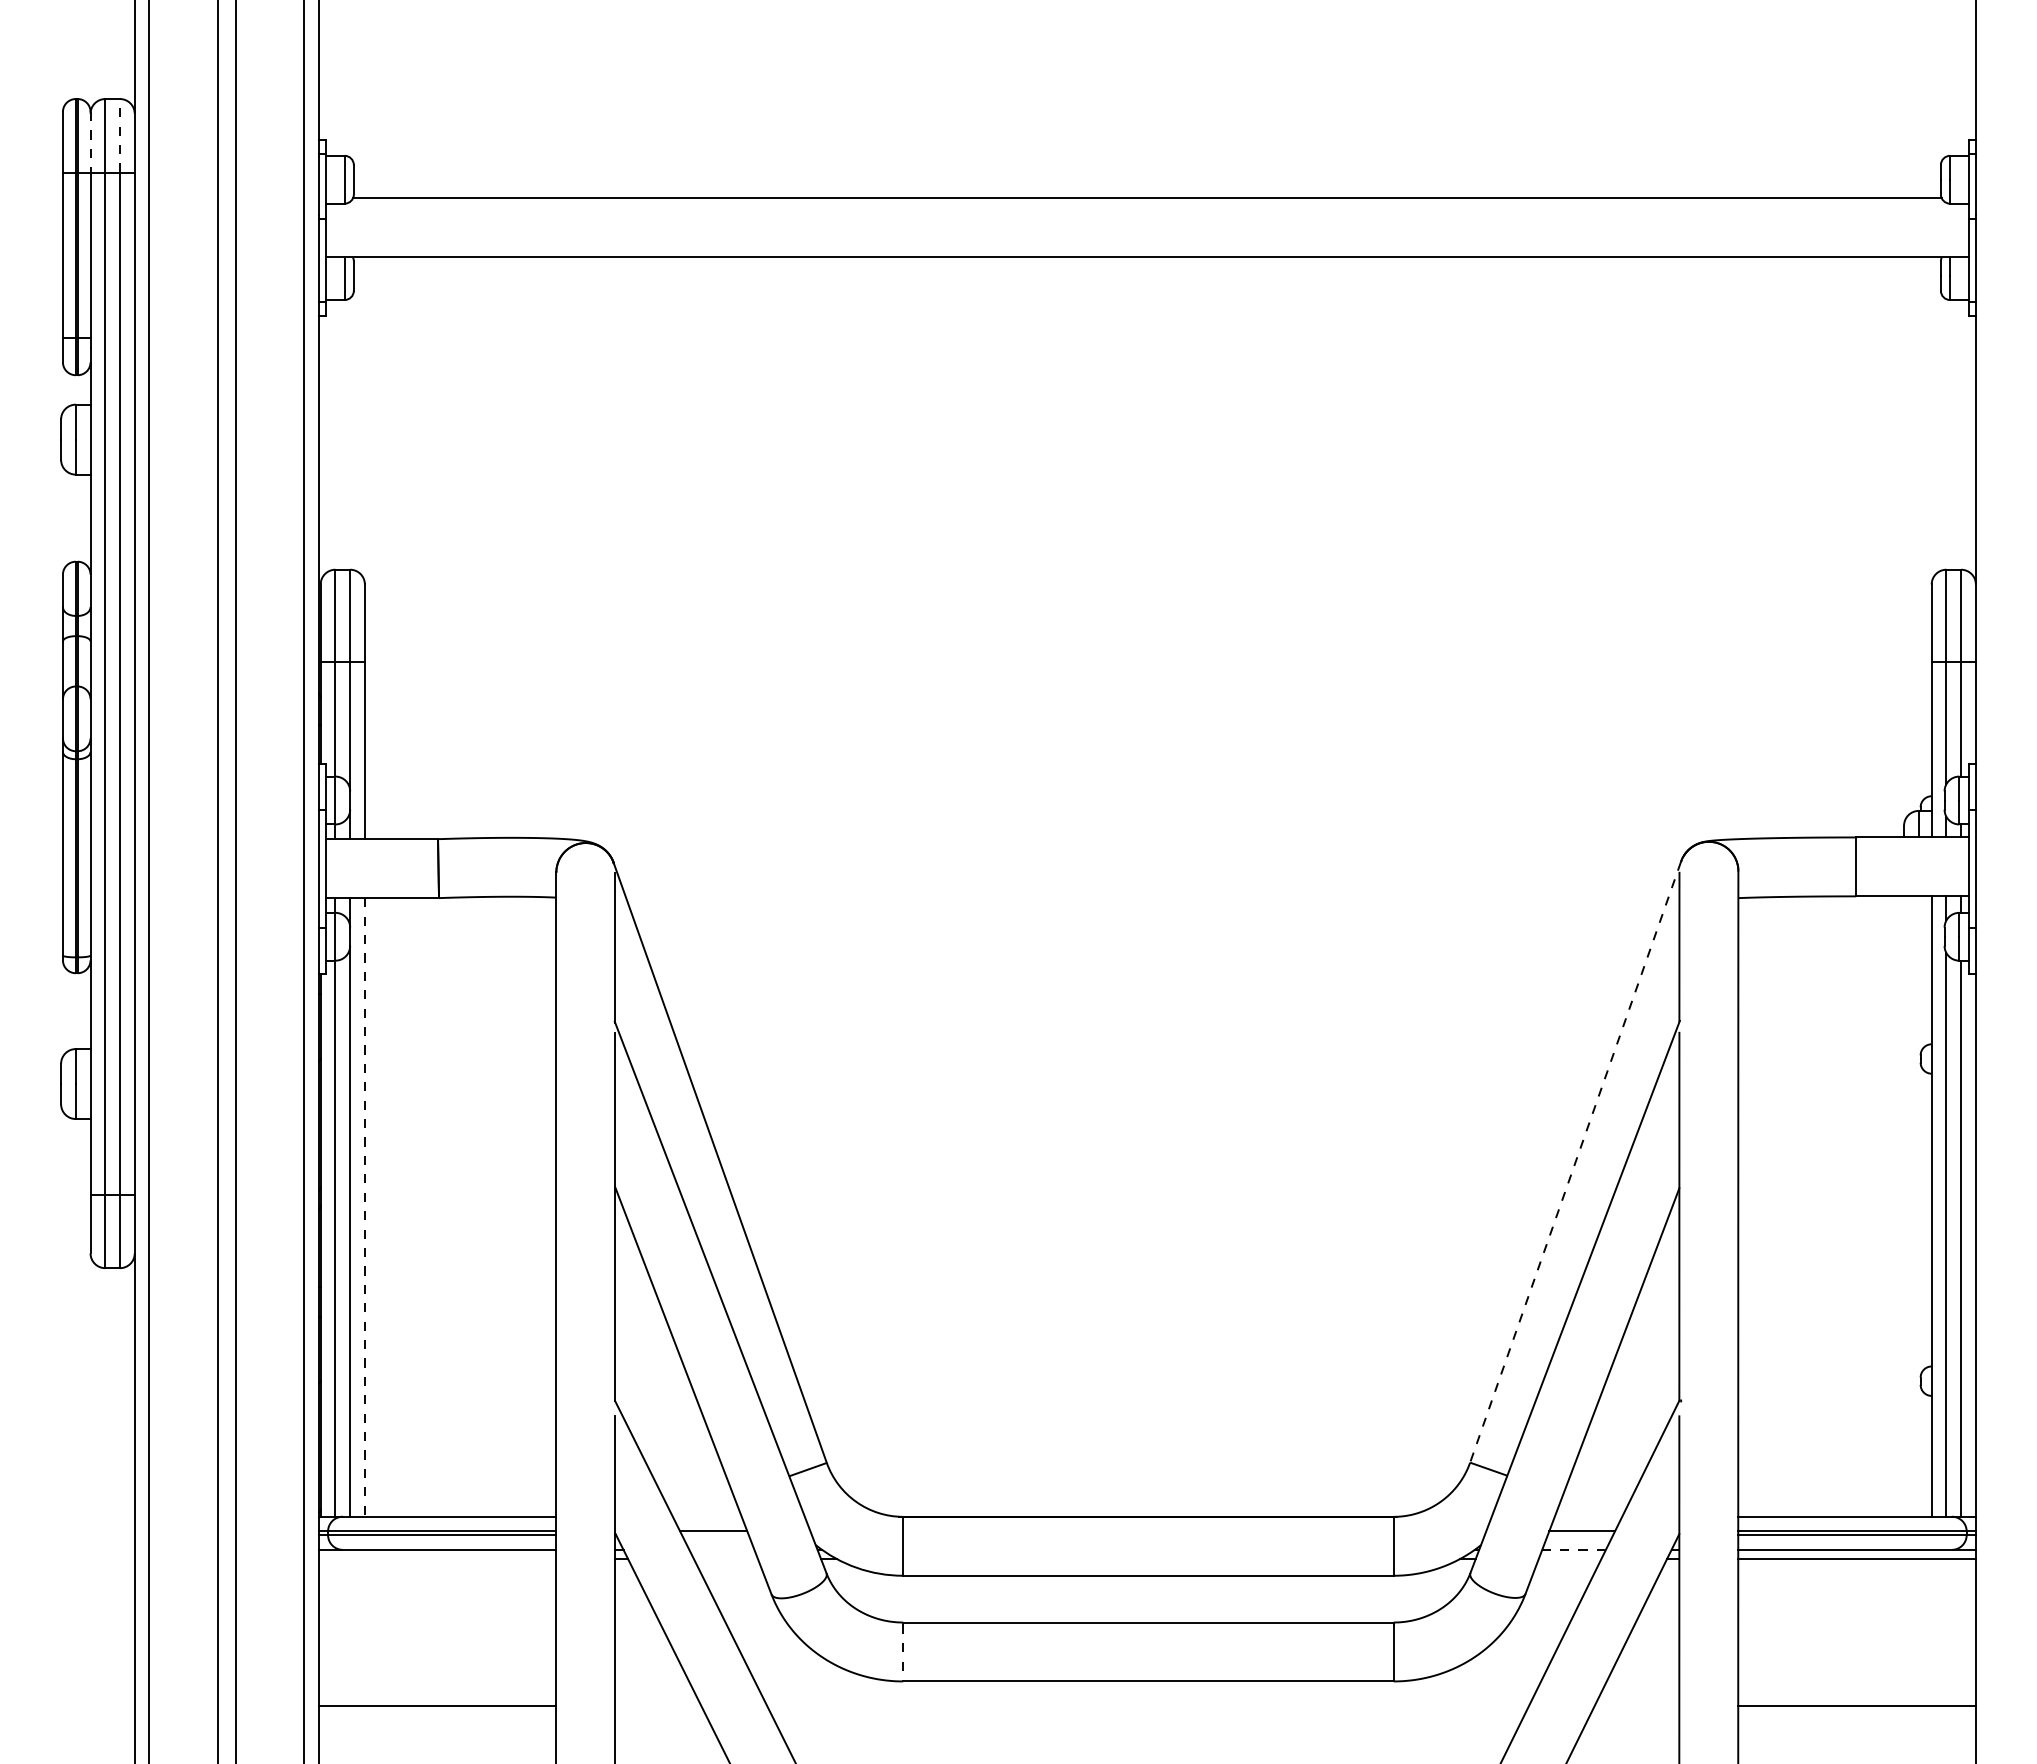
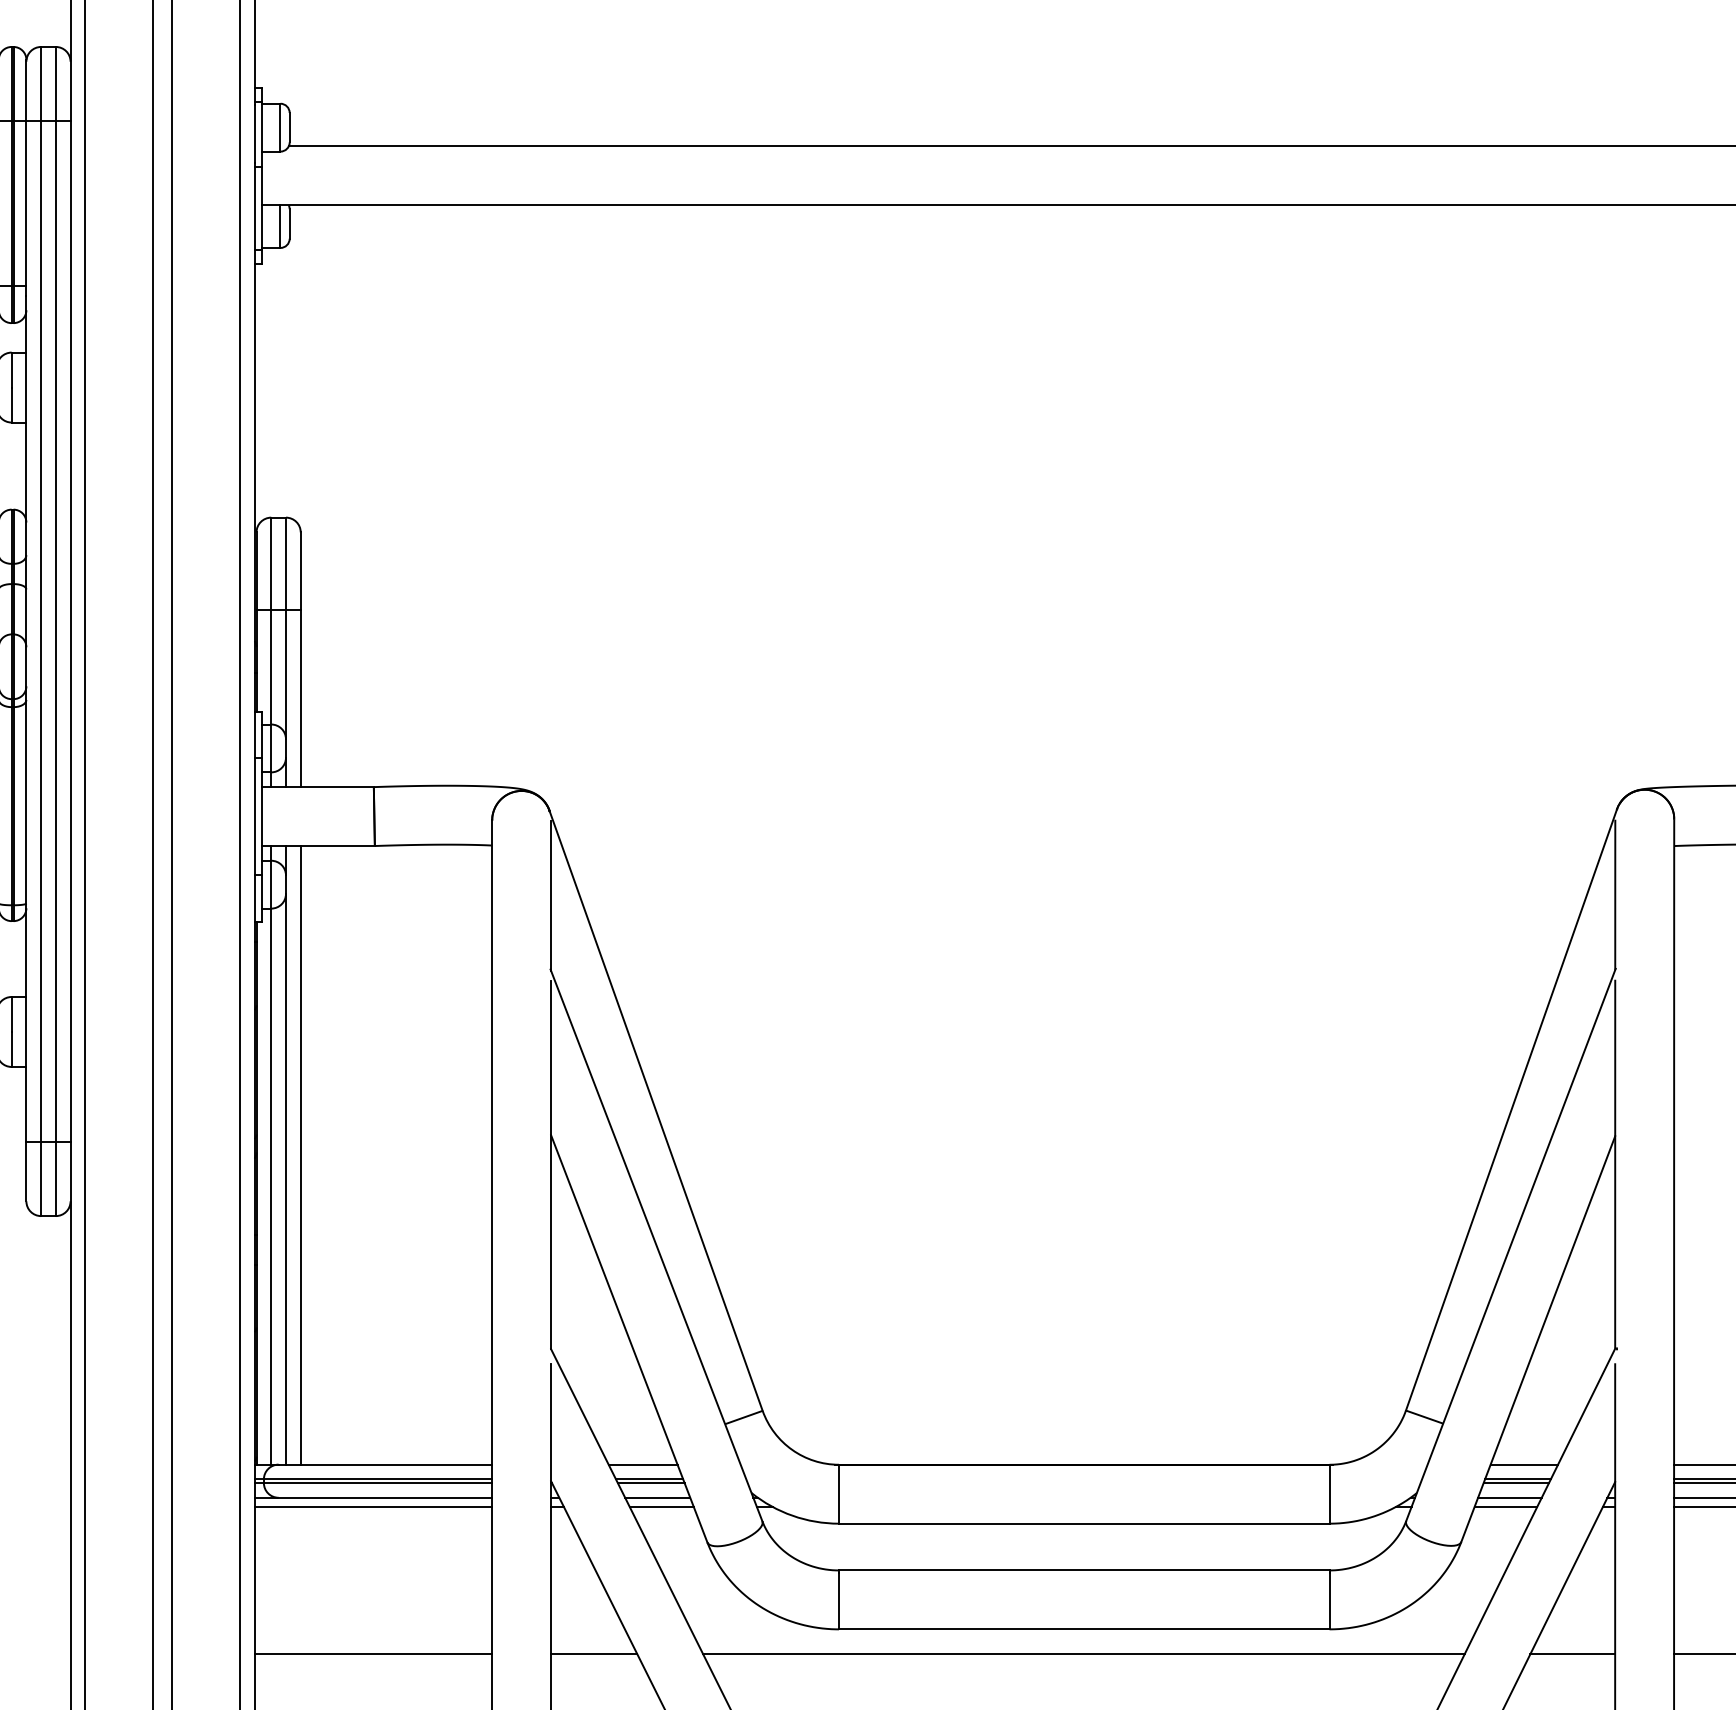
line: (120, 135) -> (56, 83), dashed -> solid
line: (90, 142) -> (26, 90), dashed -> solid
line: (1575, 1162) -> (1511, 1110), dashed -> solid
line: (364, 1207) -> (300, 1155), dashed -> solid
line: (706, 1516) -> (642, 1464), added
line: (1588, 1516) -> (1524, 1464), added
line: (715, 1535) -> (651, 1483), added
line: (1580, 1535) -> (1516, 1483), added
line: (721, 1549) -> (657, 1497), added
line: (1574, 1549) -> (1510, 1497), dashed -> solid
line: (437, 1559) -> (373, 1507), added
line: (725, 1559) -> (661, 1507), added
line: (1569, 1559) -> (1505, 1507), added
line: (903, 1653) -> (839, 1601), dashed -> solid
line: (658, 1706) -> (594, 1654), added
line: (1147, 1706) -> (1083, 1654), added
line: (1636, 1706) -> (1572, 1654), added

